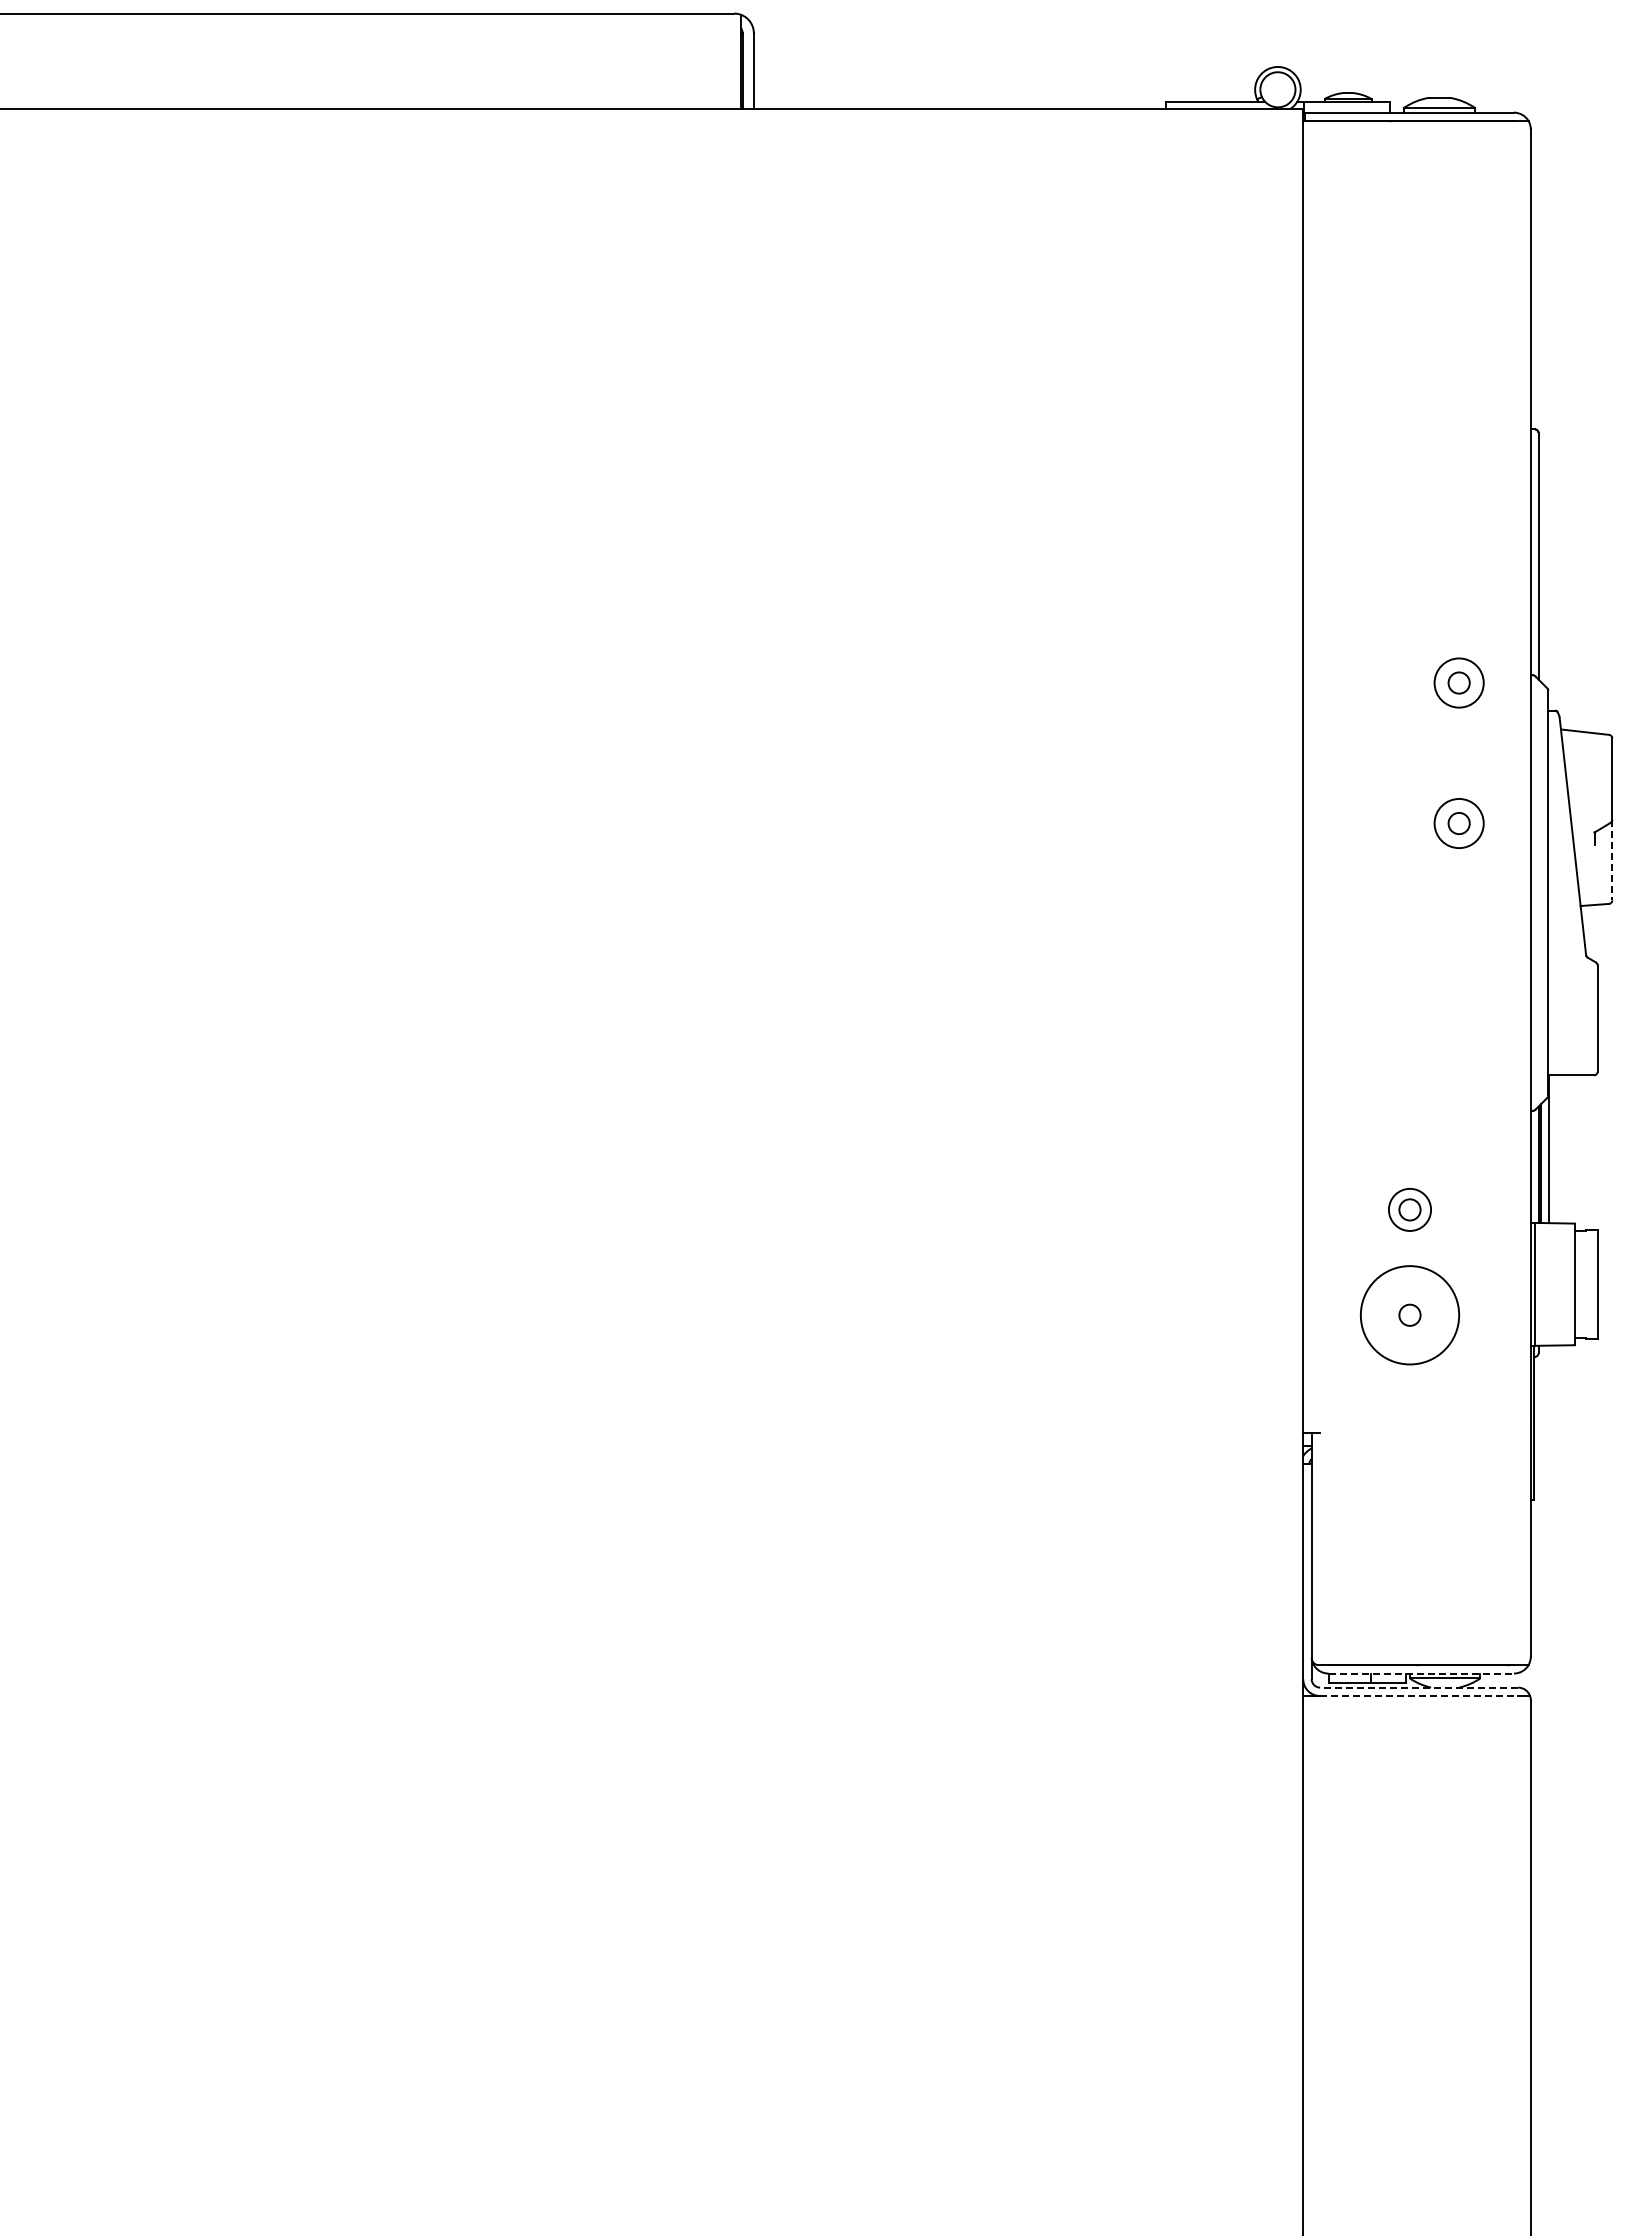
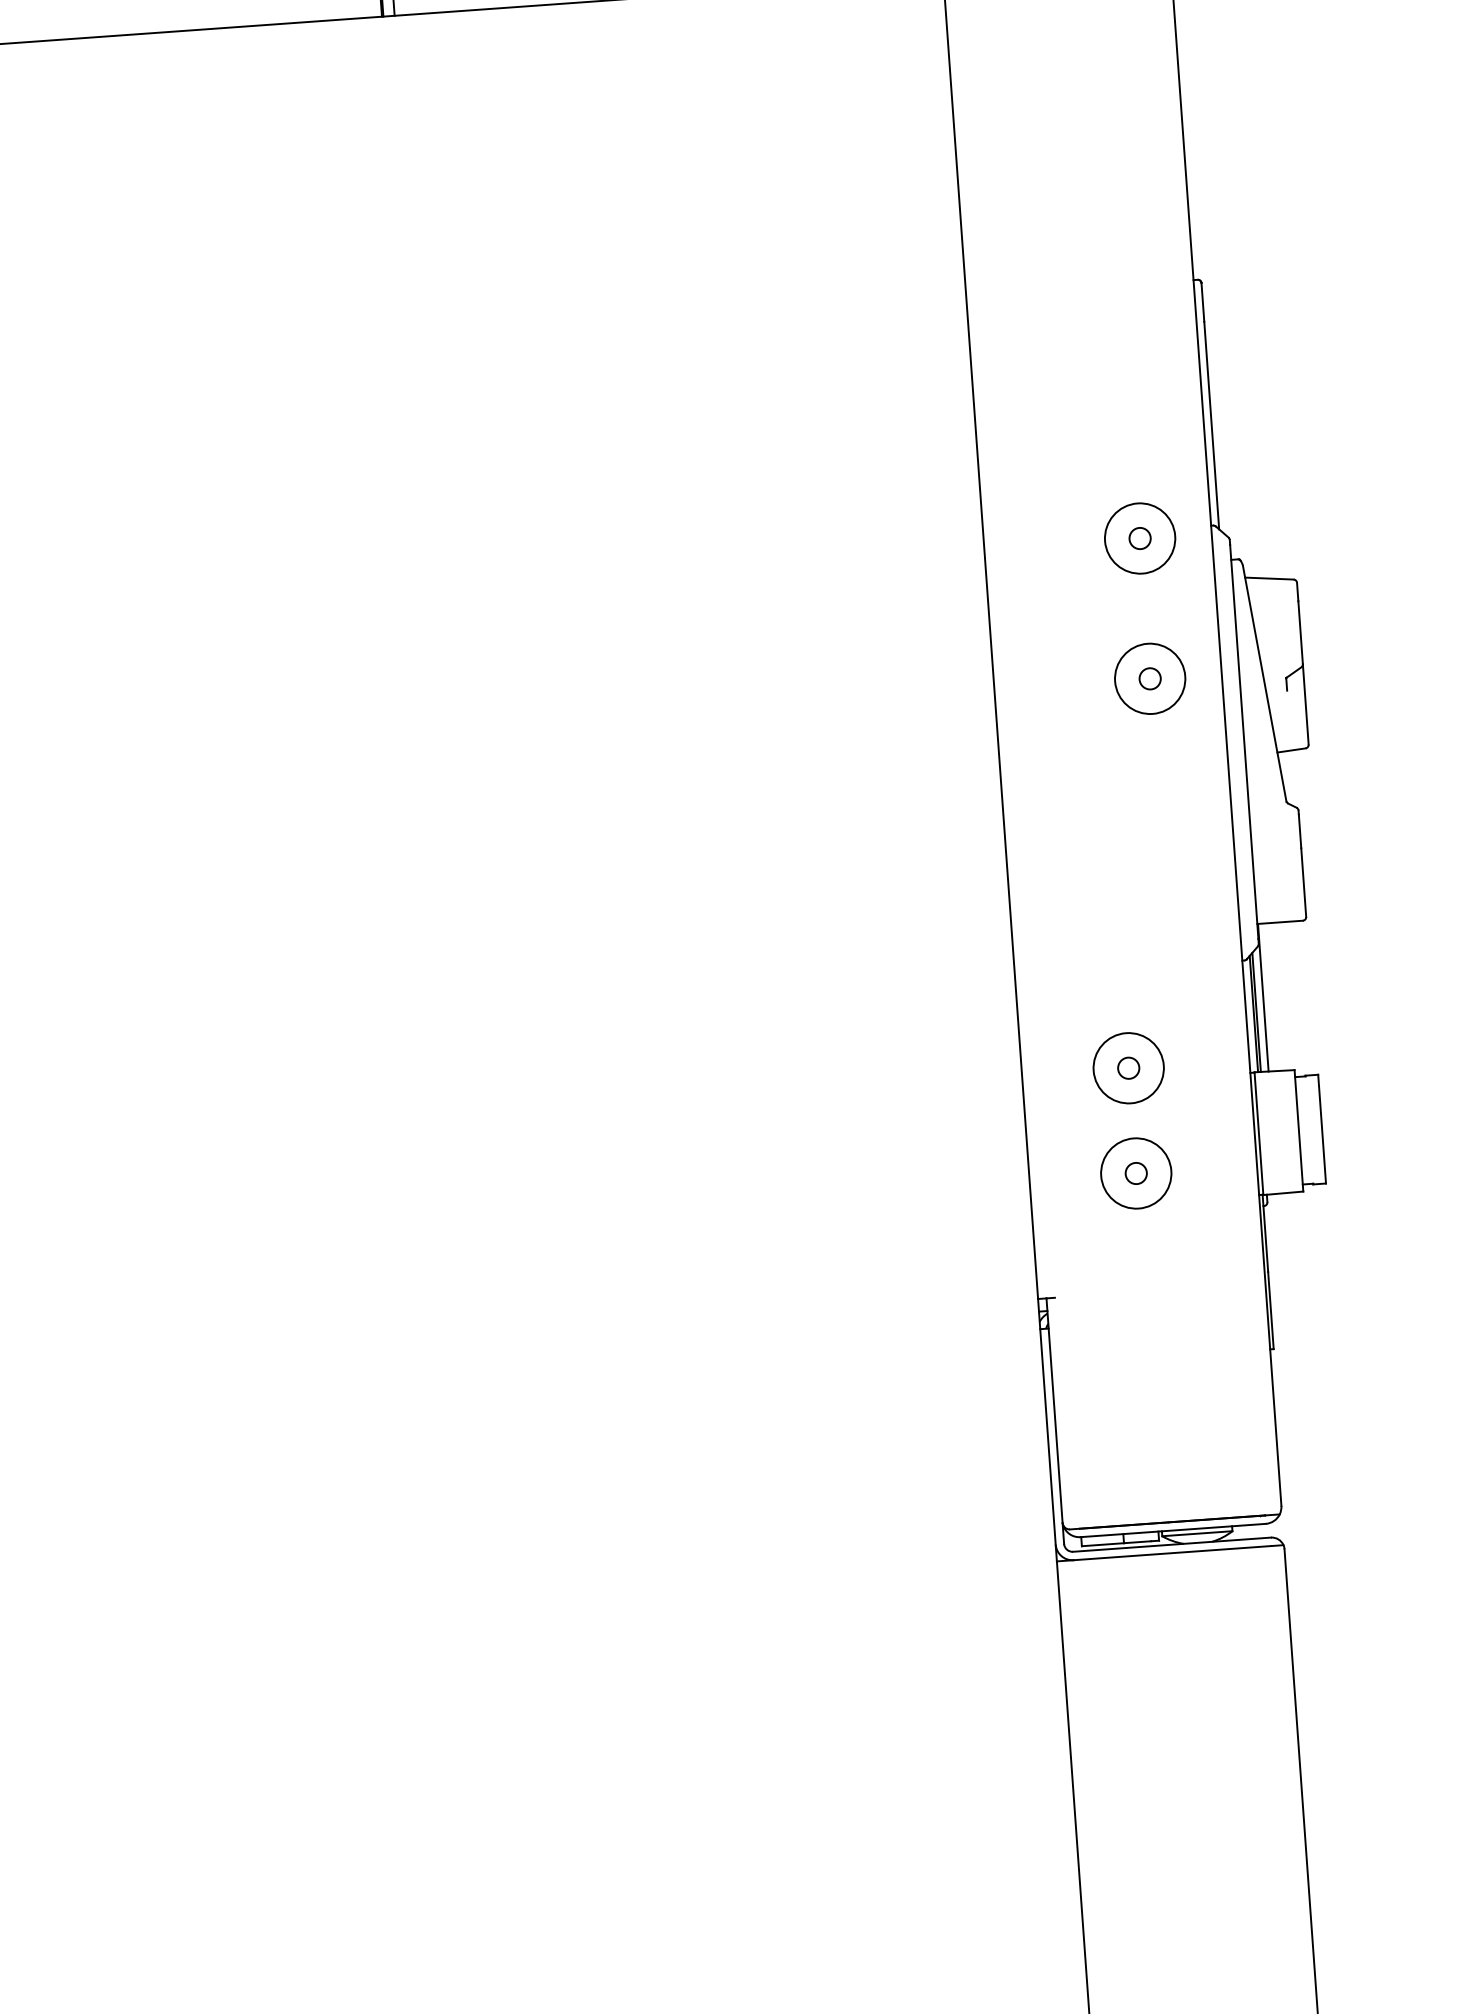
circle: (1459, 682) -> (1140, 537), size x1.43
circle: (1459, 823) -> (1150, 678), size x1.43
line: (1612, 860) -> (1305, 704), dashed -> solid
circle: (1409, 1209) -> (1128, 1067), size x1.67
circle: (1409, 1315) -> (1135, 1173), size x0.71
line: (1421, 1673) -> (1173, 1530), dashed -> solid
line: (1418, 1687) -> (1171, 1544), dashed -> solid
line: (1419, 1696) -> (1173, 1553), dashed -> solid

